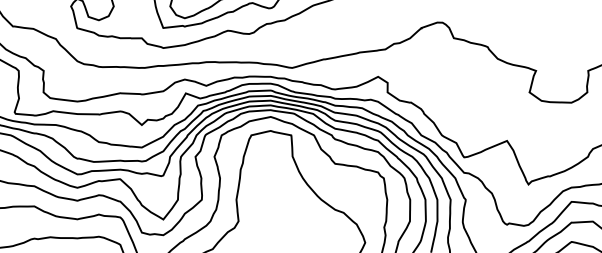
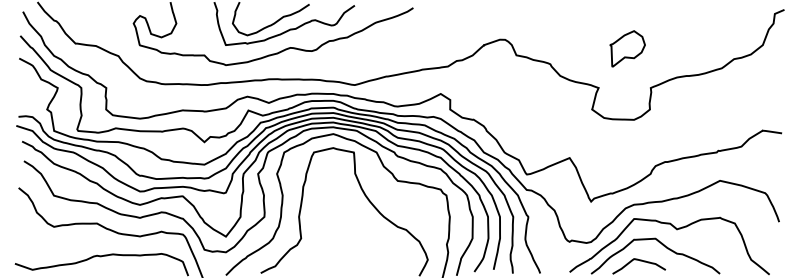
part: (564, 31) -> (627, 48), added

